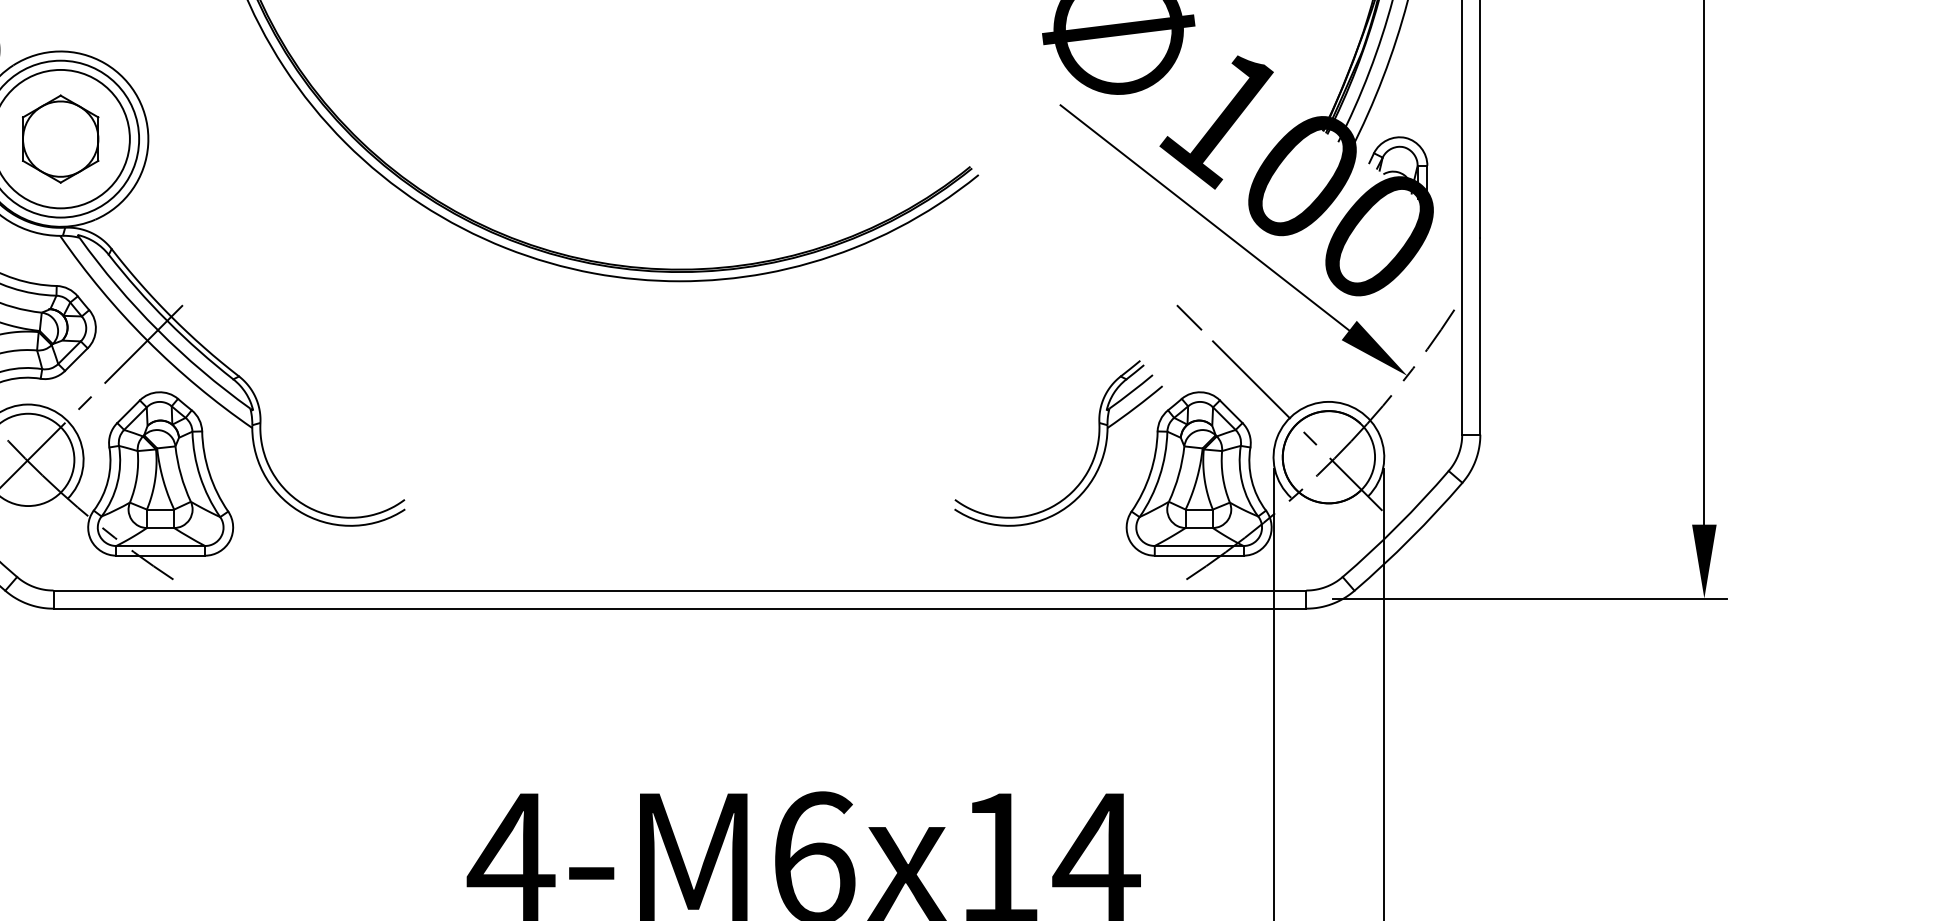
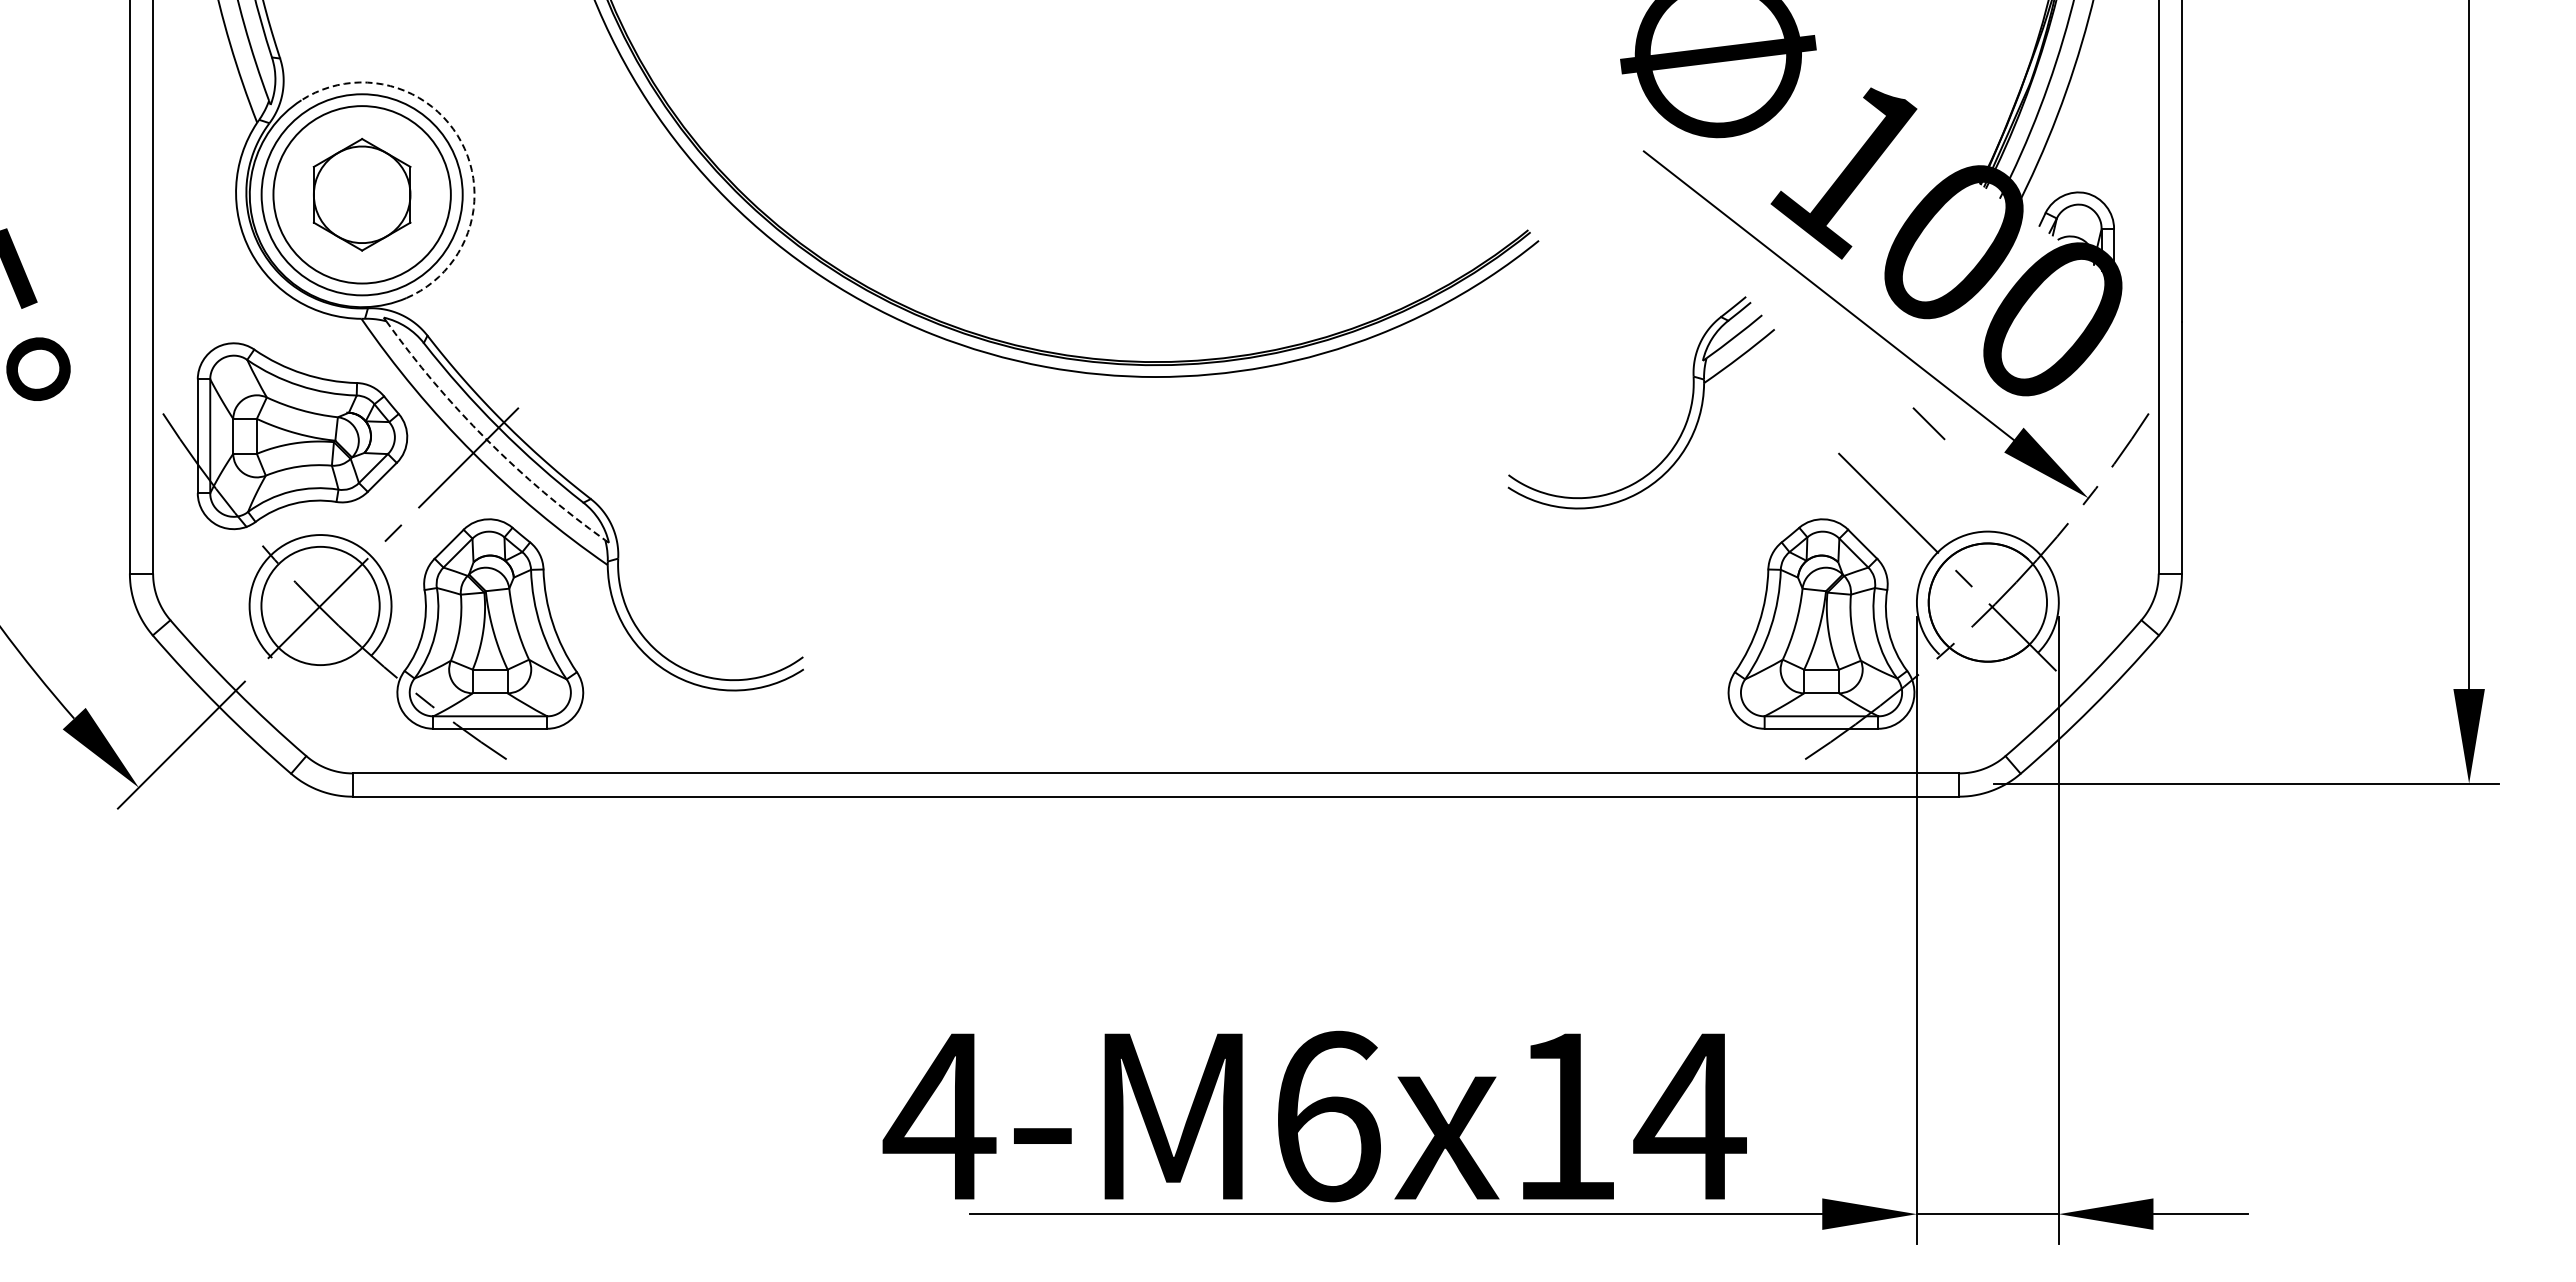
arc: (138, 98) -> (461, 142), solid -> dashed
line: (1188, 317) -> (1928, 423), moved
arc: (157, 330) -> (486, 439), solid -> dashed
part: (1095, 450) -> (1688, 412), moved

